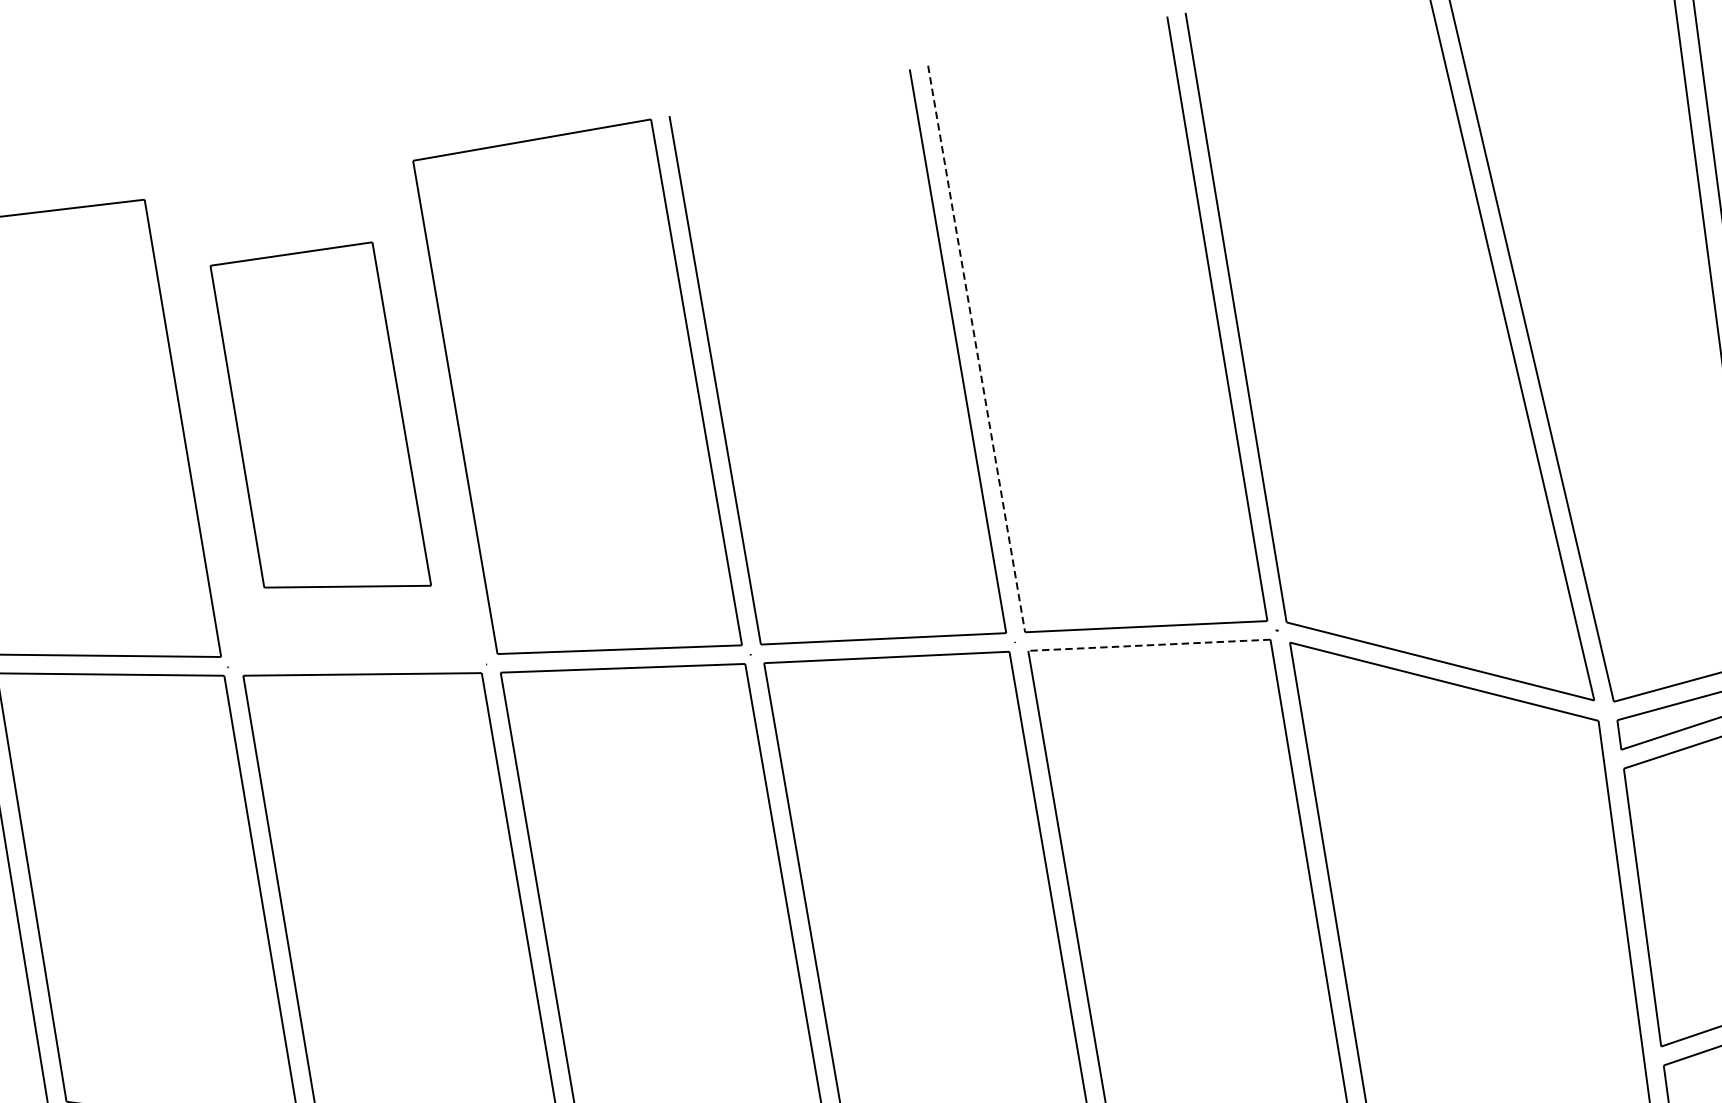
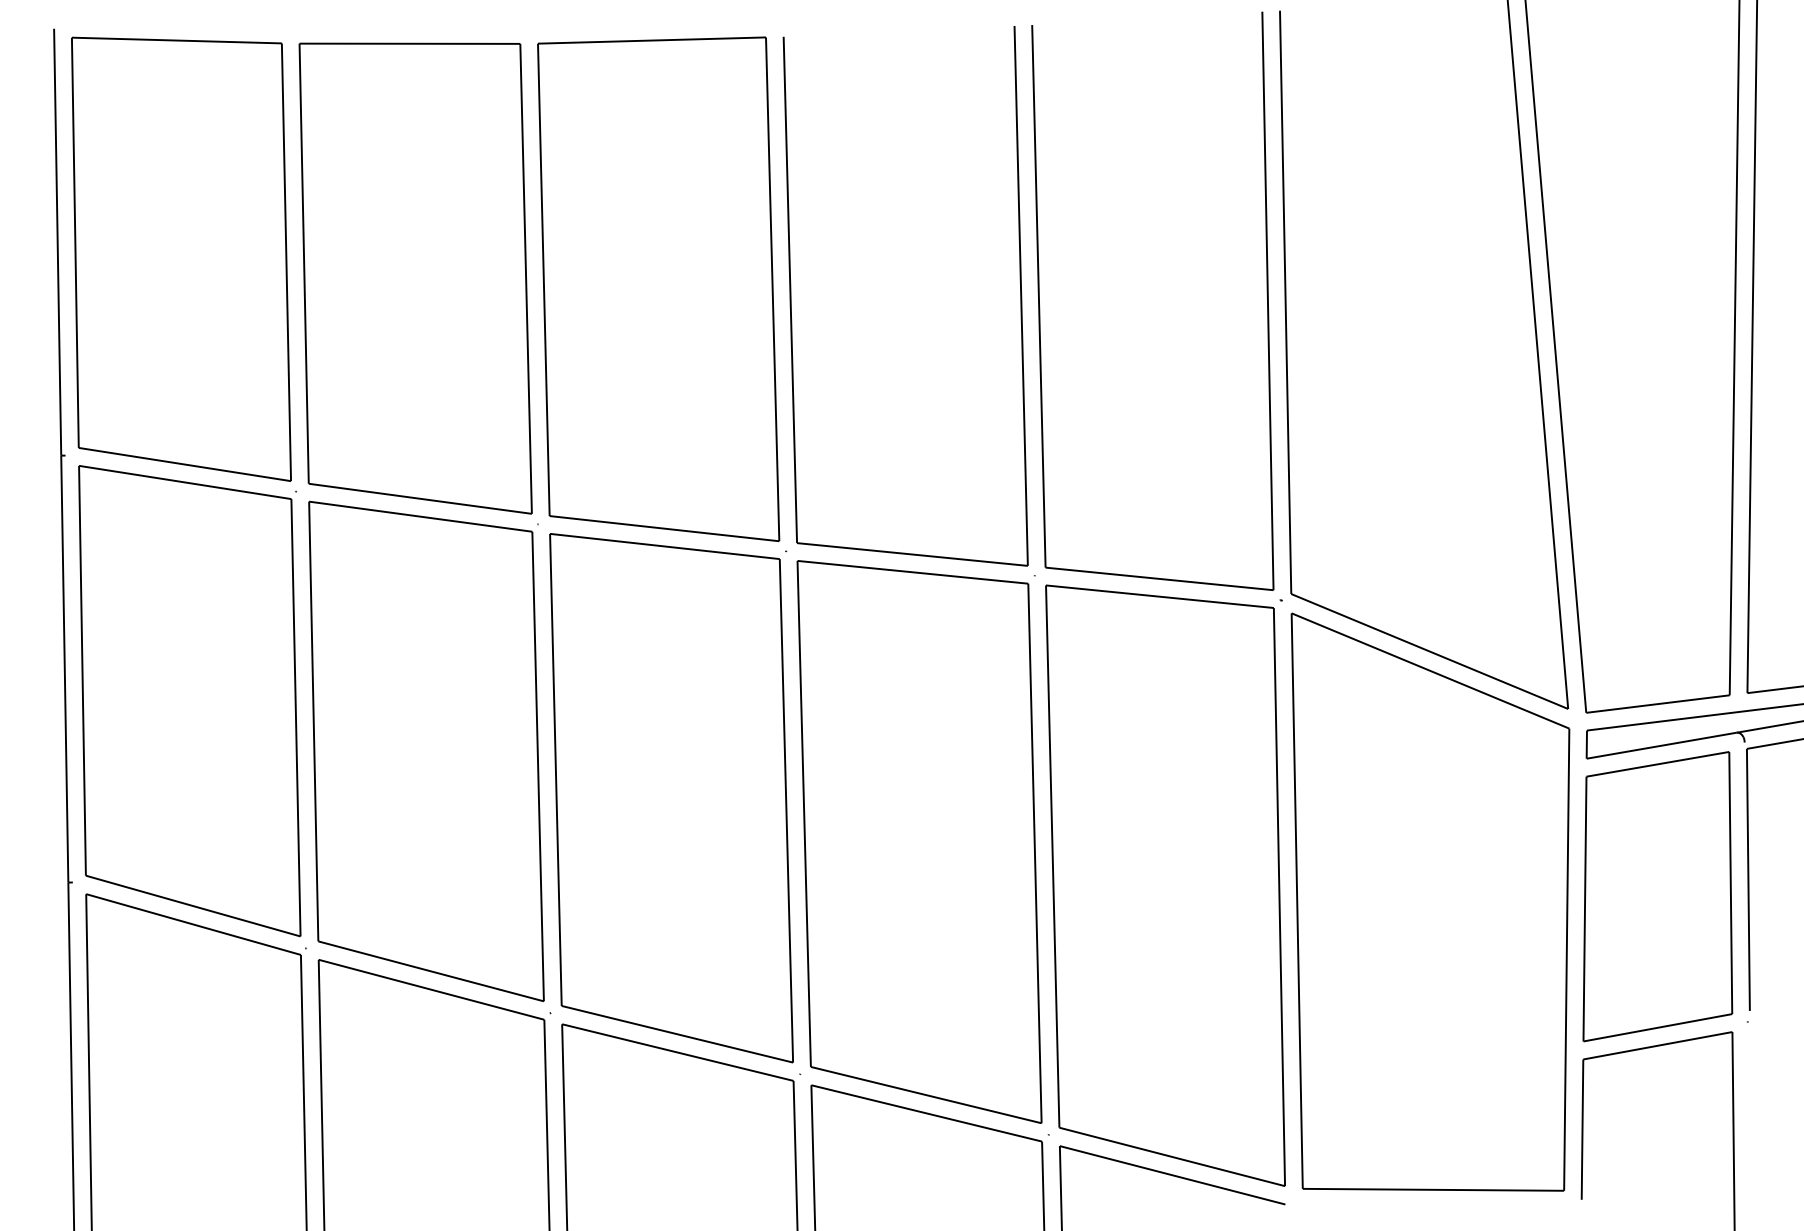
line: (976, 349) -> (1038, 296), dashed -> solid
part: (320, 425) -> (415, 278), size x1.43
line: (1148, 645) -> (1159, 596), dashed -> solid

